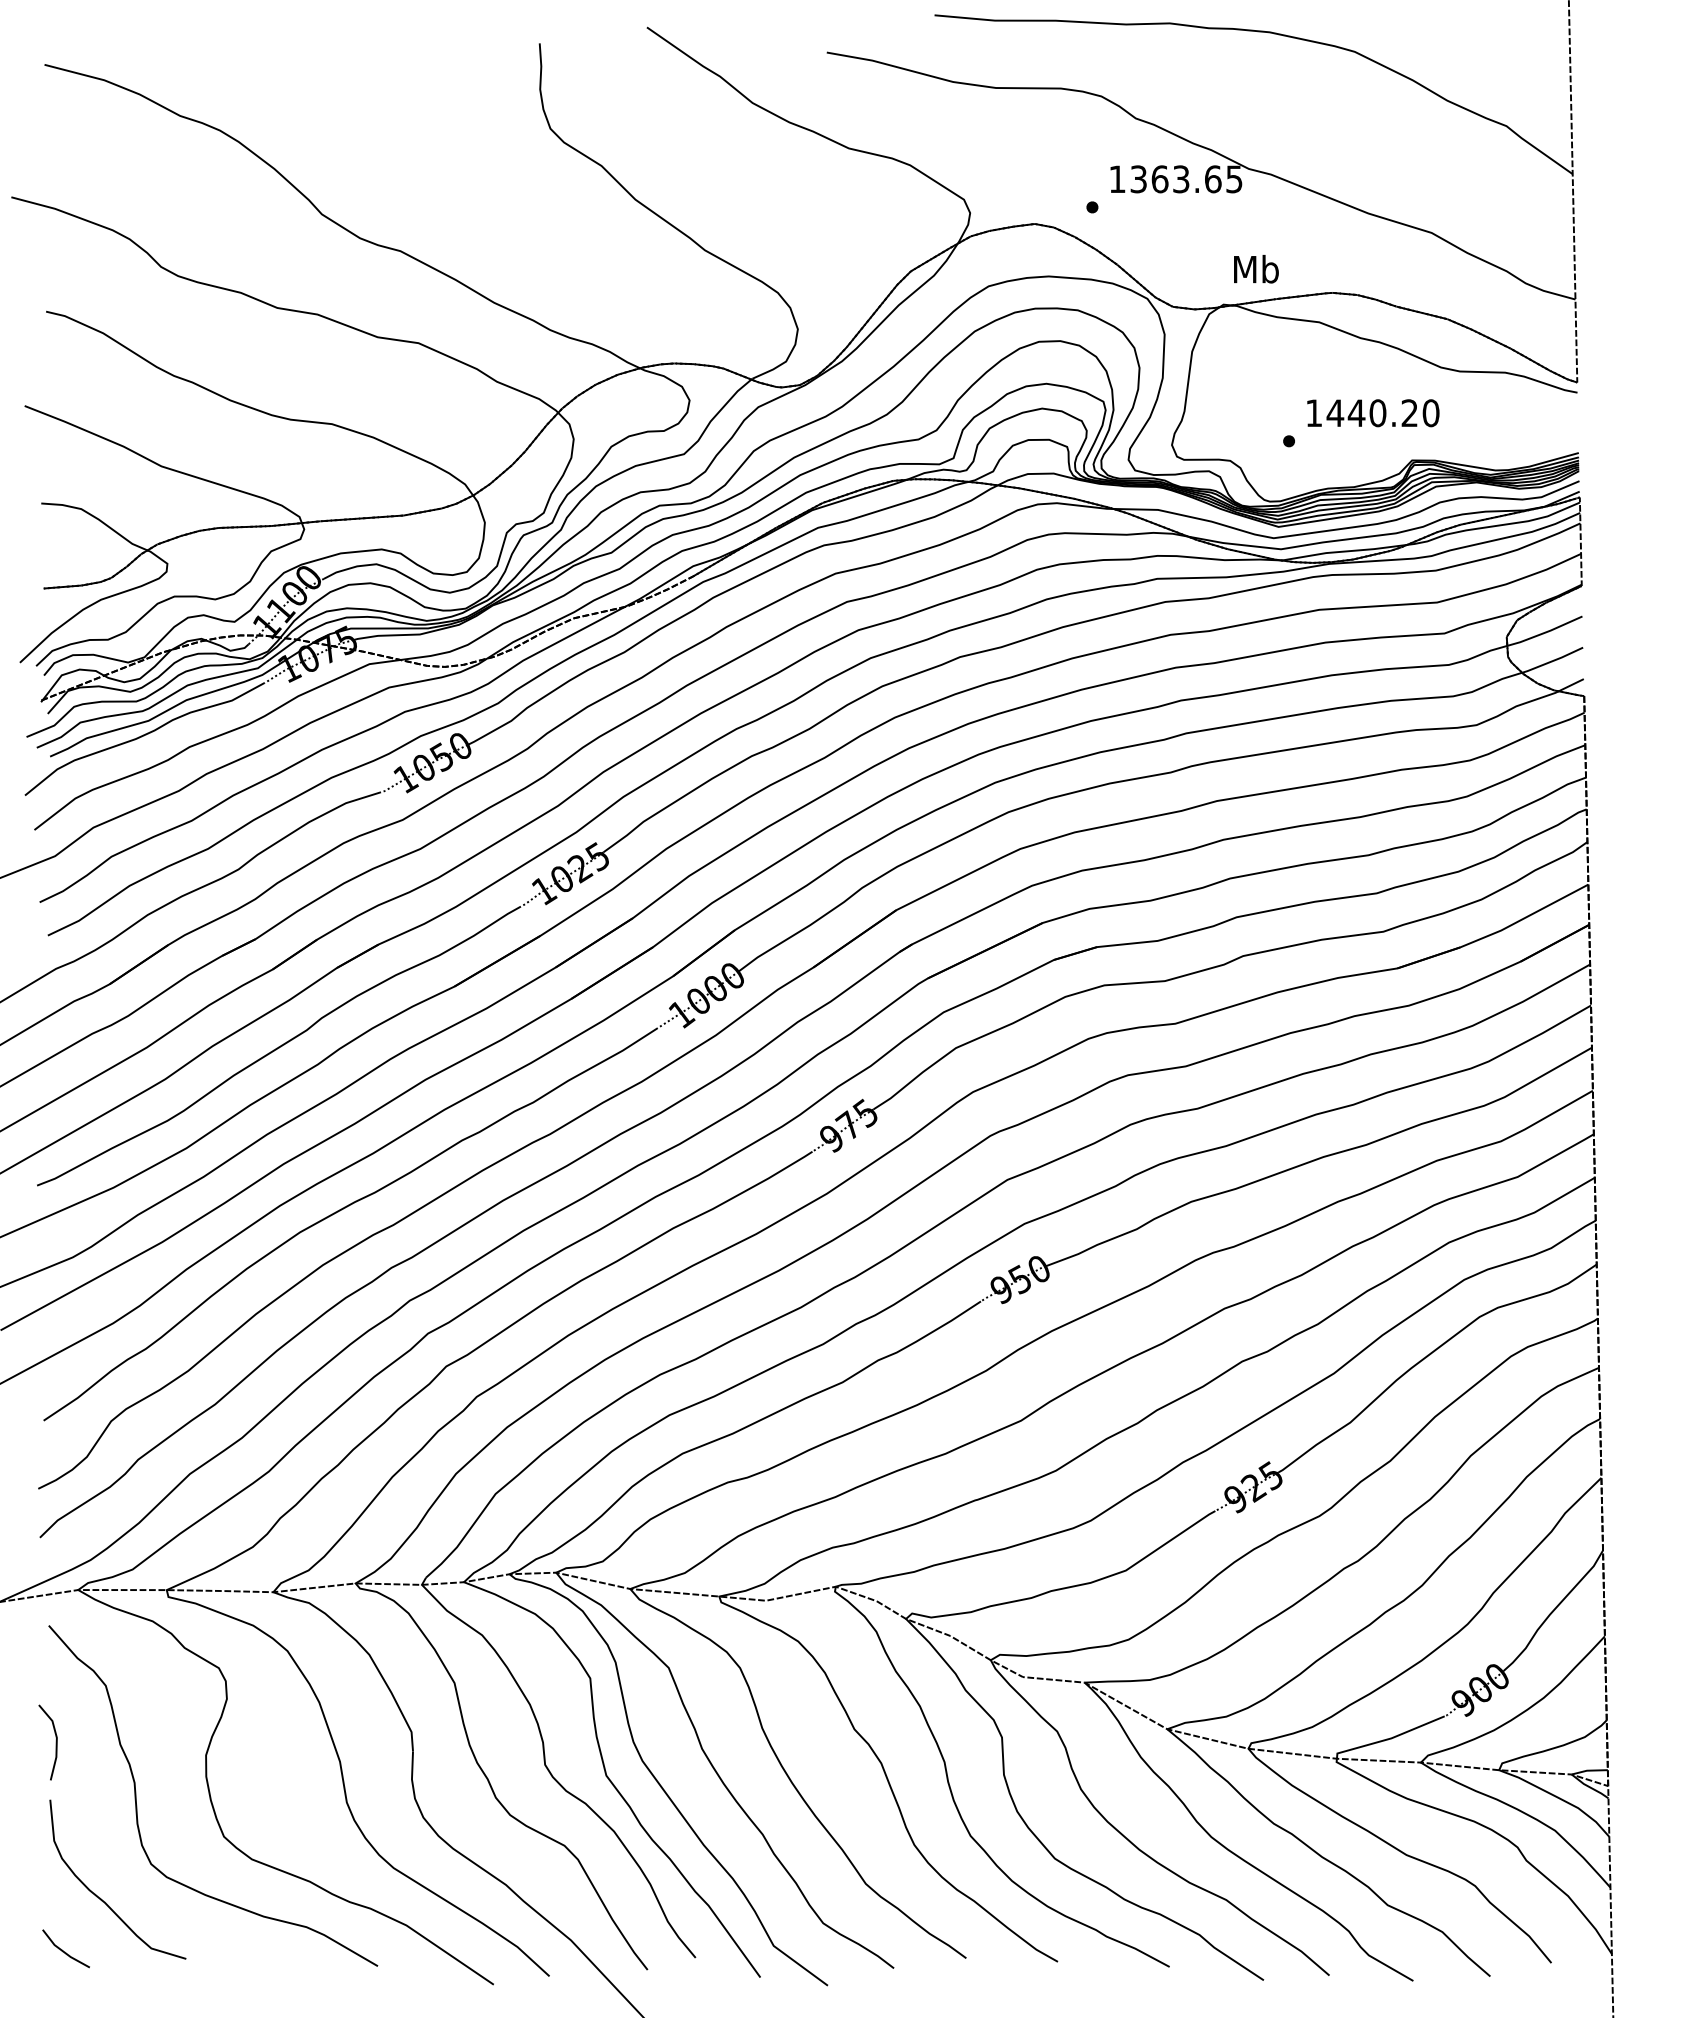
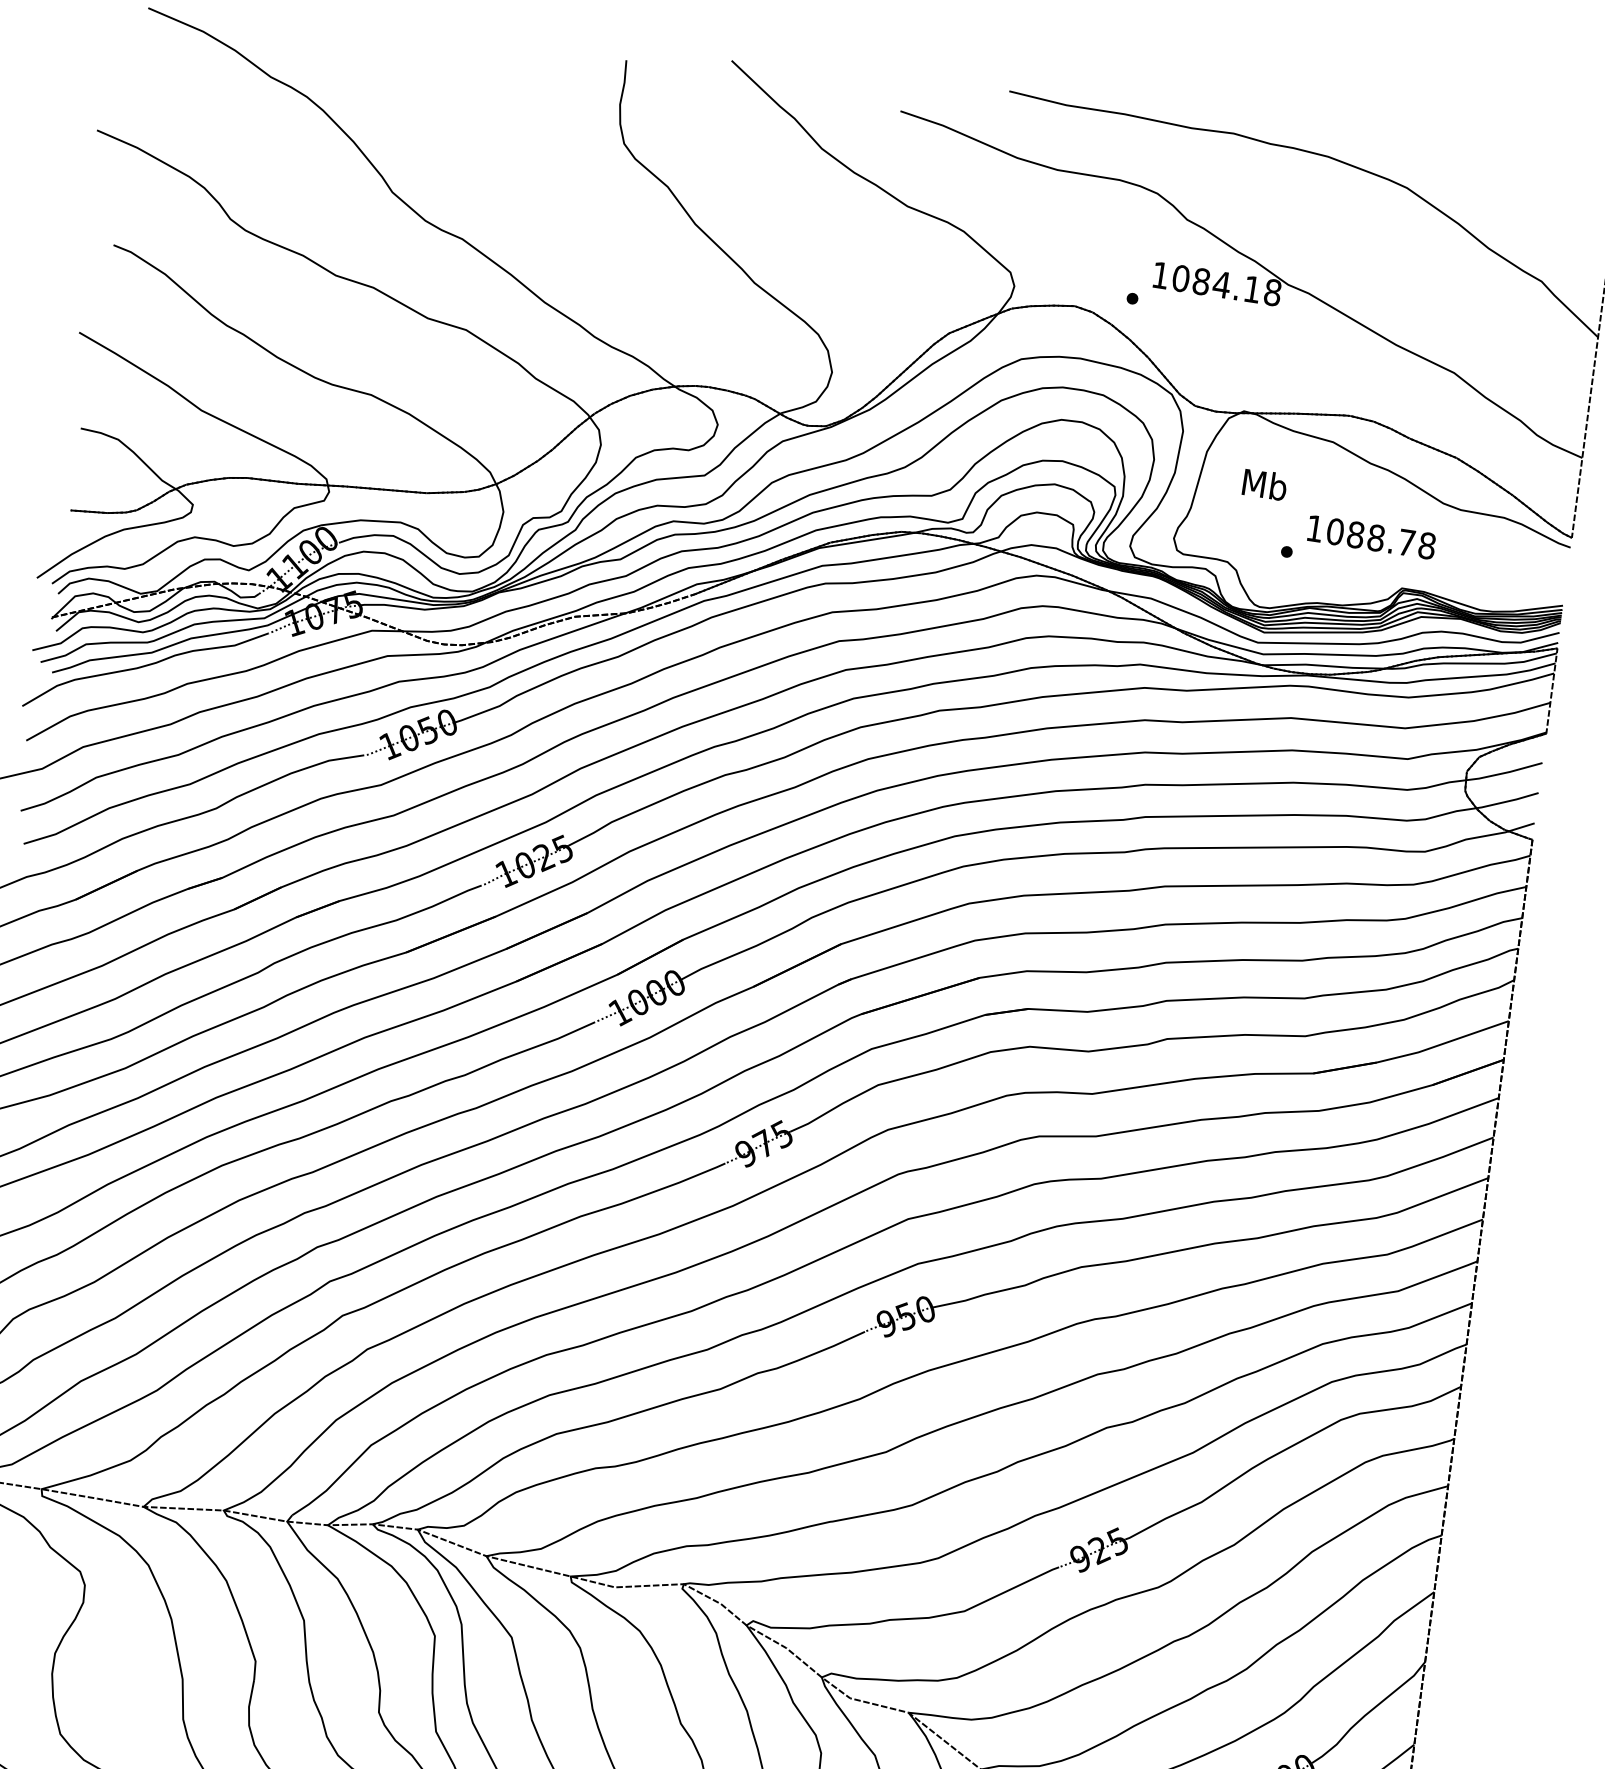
text: (1186, 179) -> (1226, 285), 1363.65 -> 1084.18
text: (1256, 269) -> (1265, 485), moved
text: (1382, 413) -> (1380, 539), 1440.20 -> 1088.78

